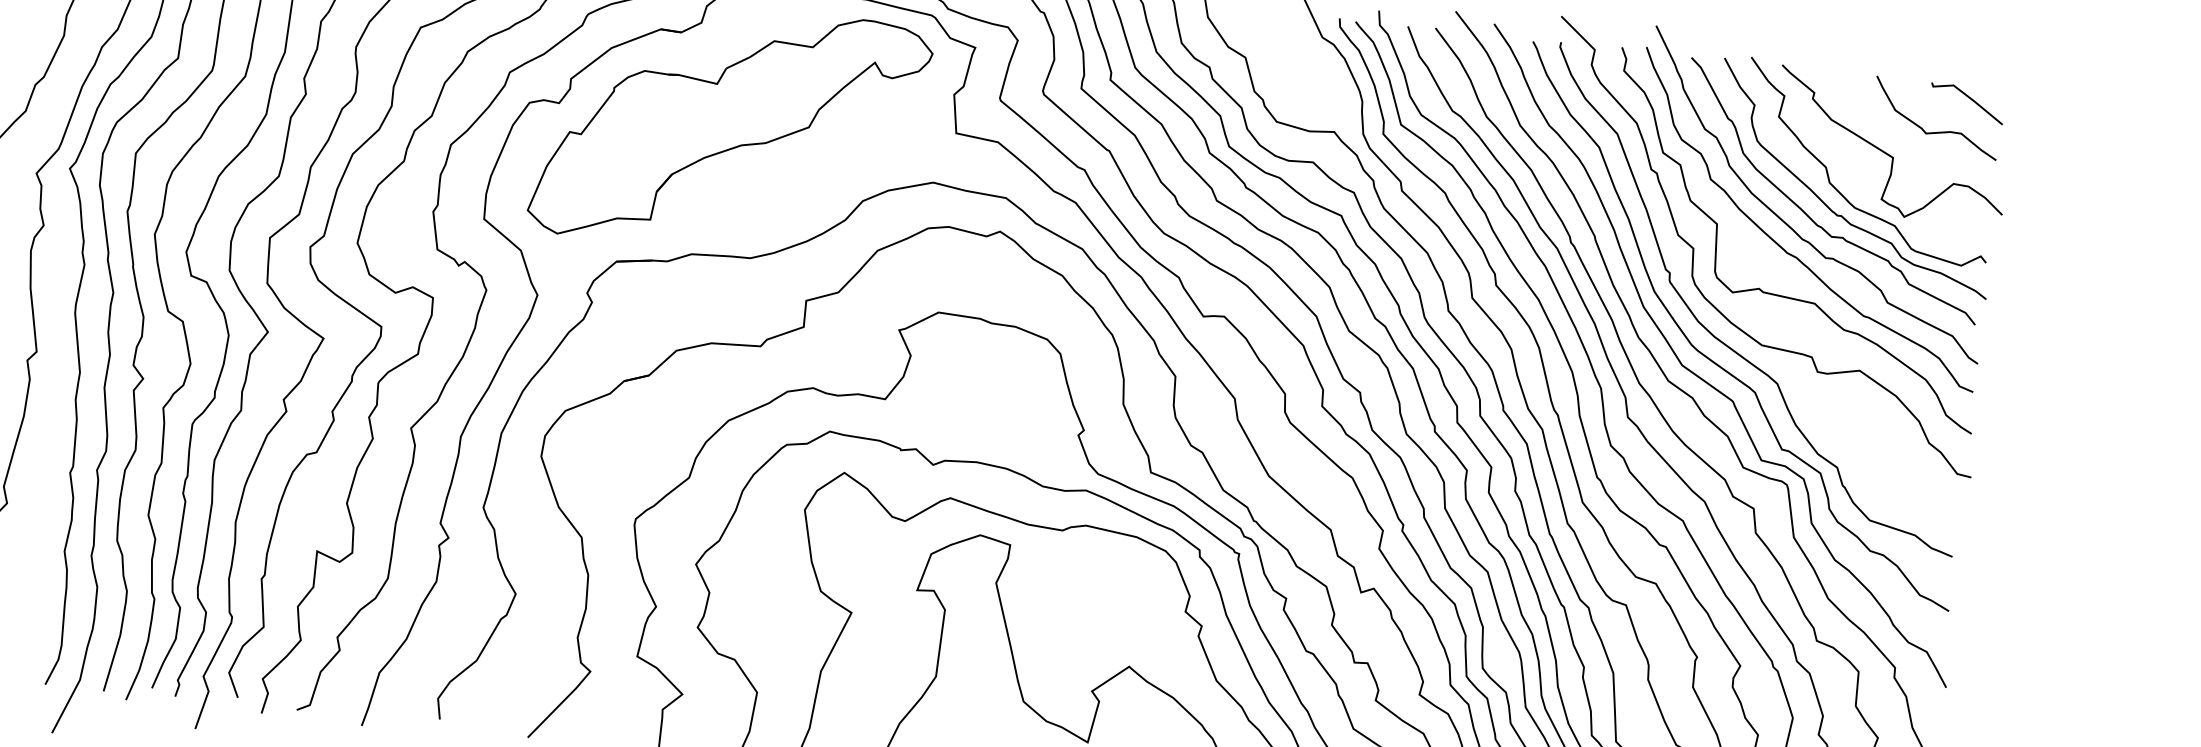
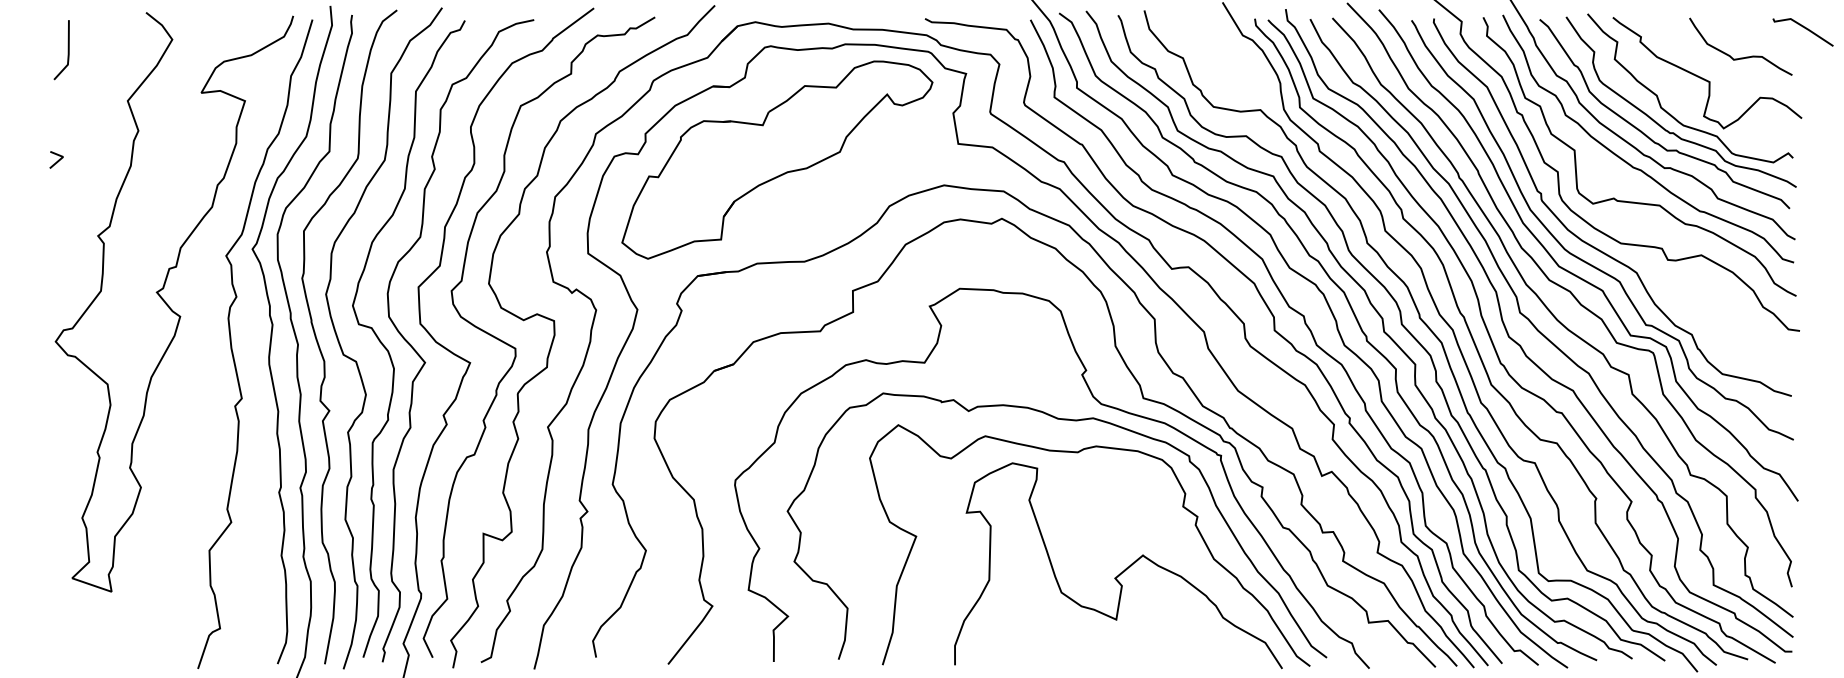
line: (1970, 100) -> (1805, 29), moved

